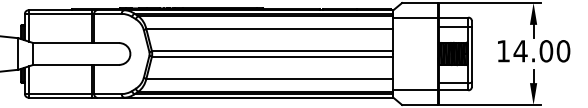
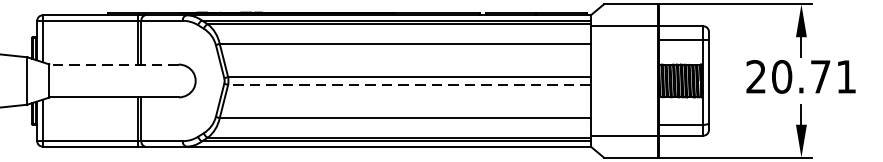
line: (75, 43) -> (113, 65), solid -> dashed
text: (533, 51) -> (801, 77), 14.00 -> 20.71
line: (272, 56) -> (409, 84), solid -> dashed

